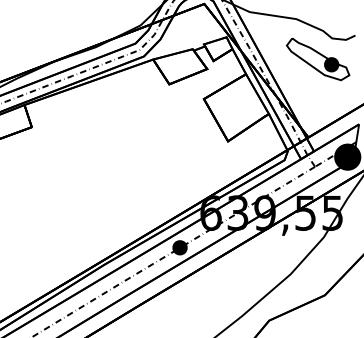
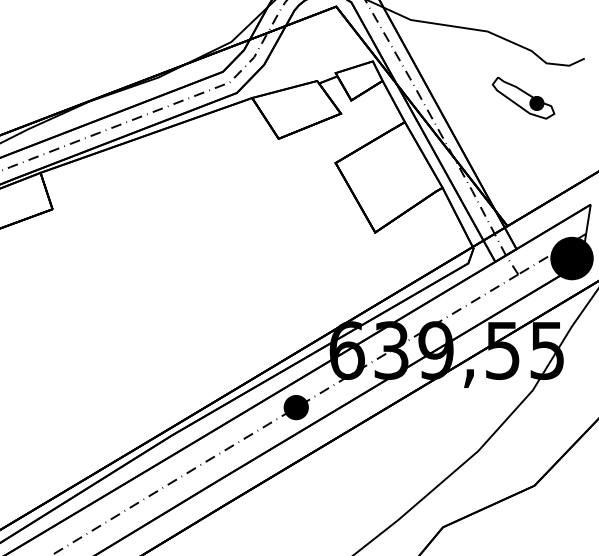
part: (318, 59) -> (523, 97), size x0.6

